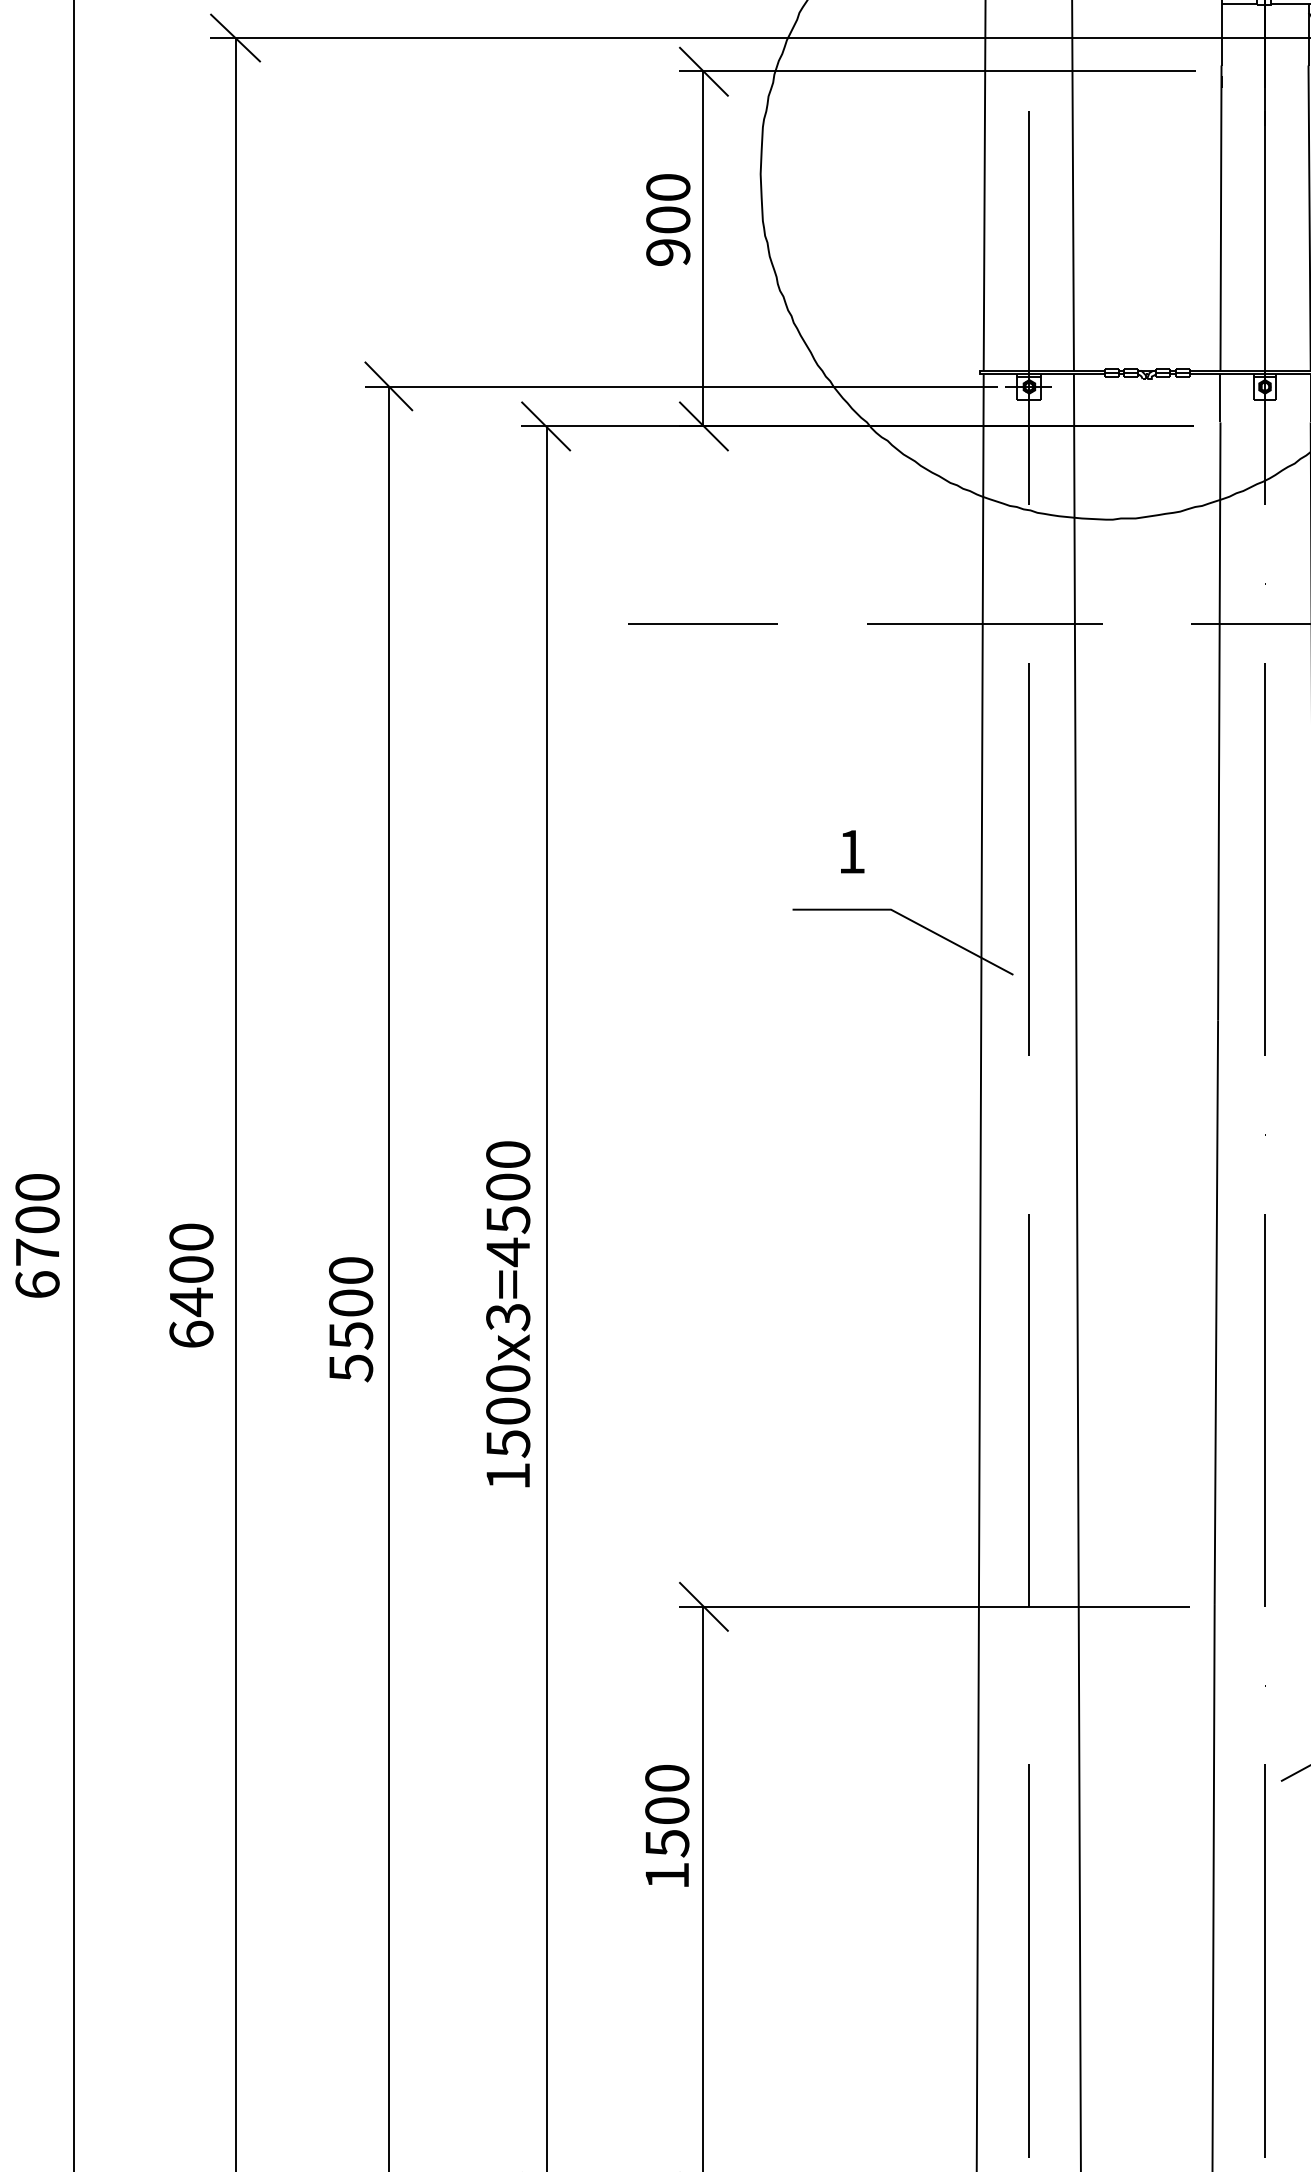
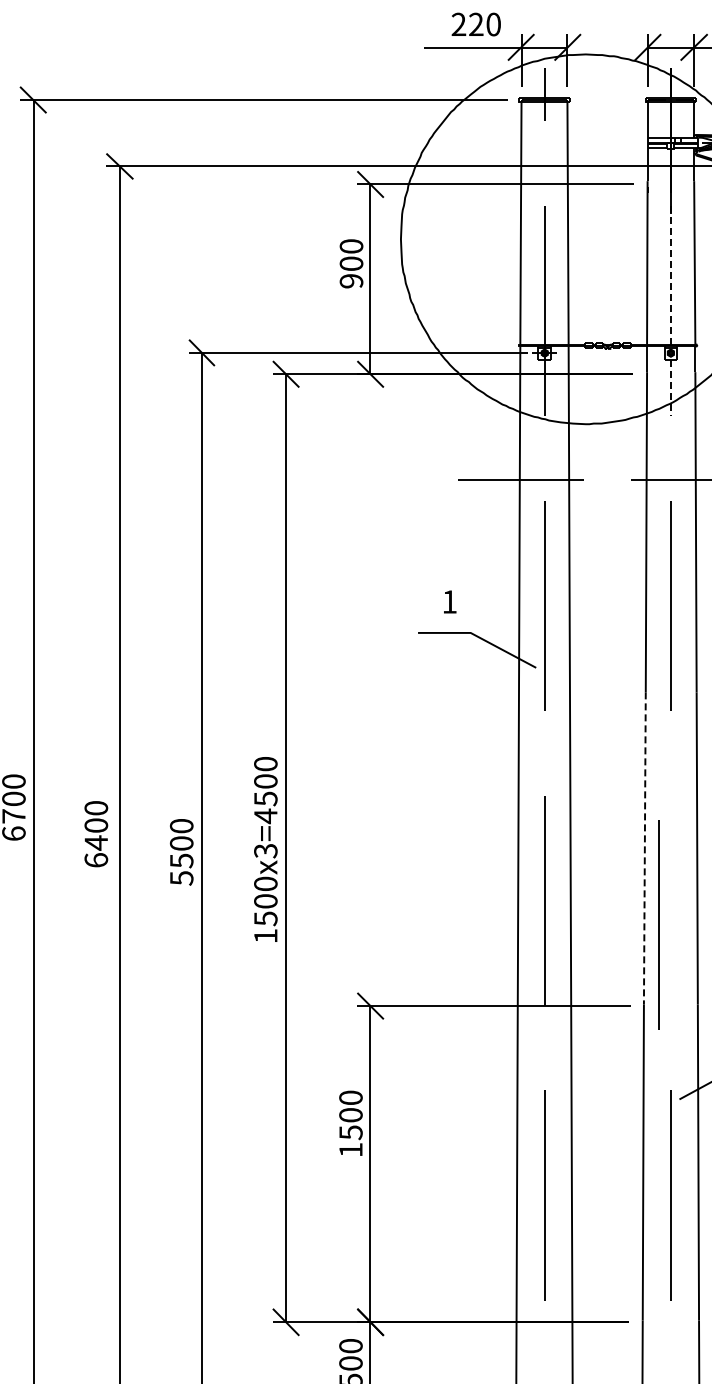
line: (1264, 309) -> (670, 311), solid -> dashed
line: (701, 622) -> (369, 479), removed
line: (1215, 1312) -> (644, 848), solid -> dashed
line: (1264, 1409) -> (658, 924), moved

